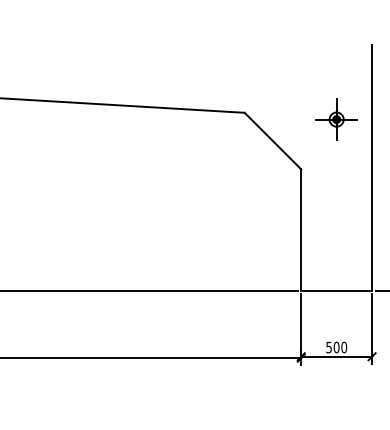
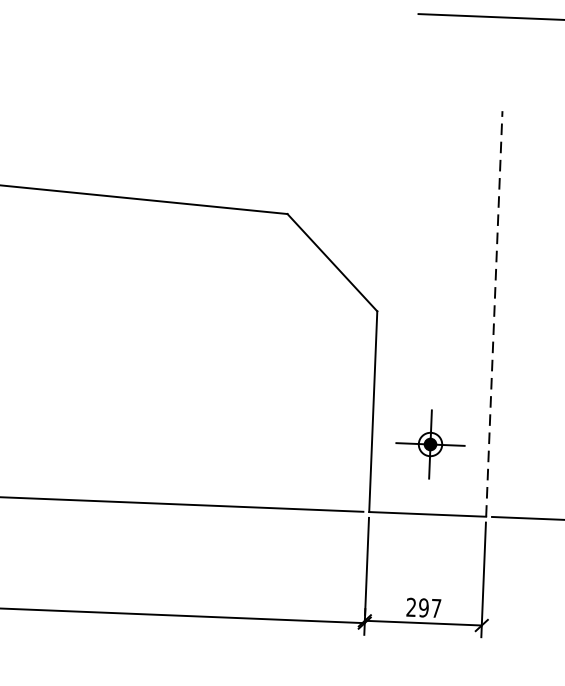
part: (336, 119) -> (430, 444), moved
line: (372, 168) -> (495, 314), solid -> dashed
text: (336, 347) -> (423, 607), 500 -> 297

